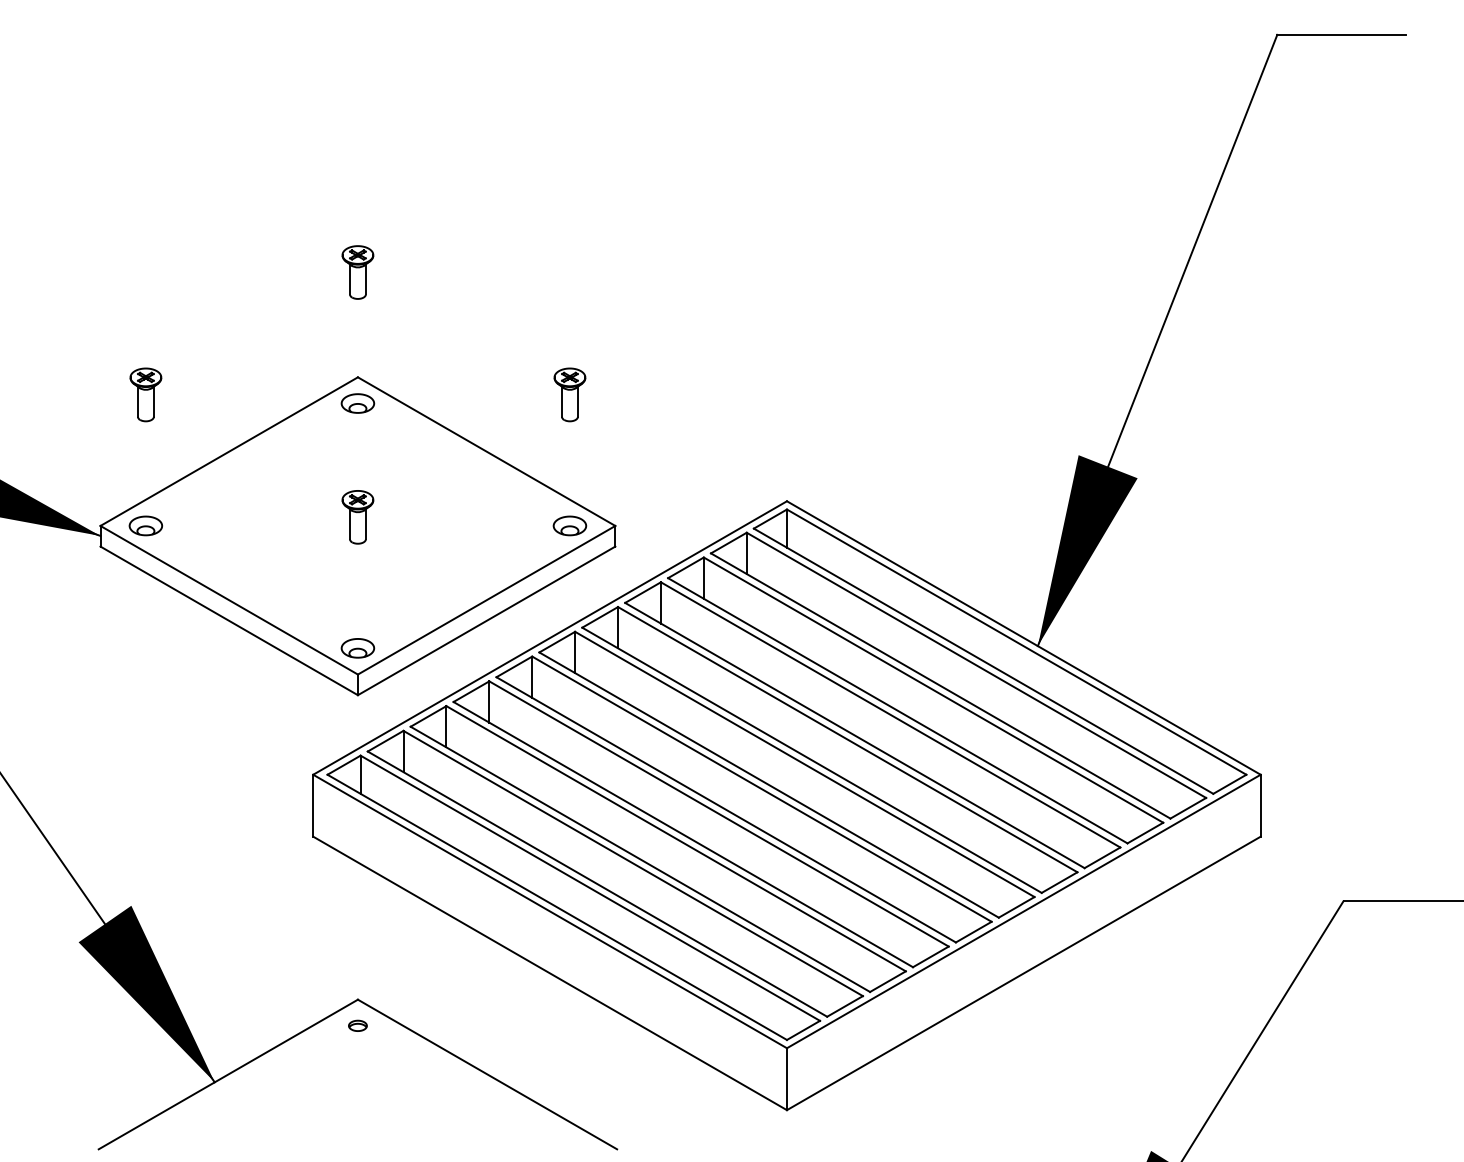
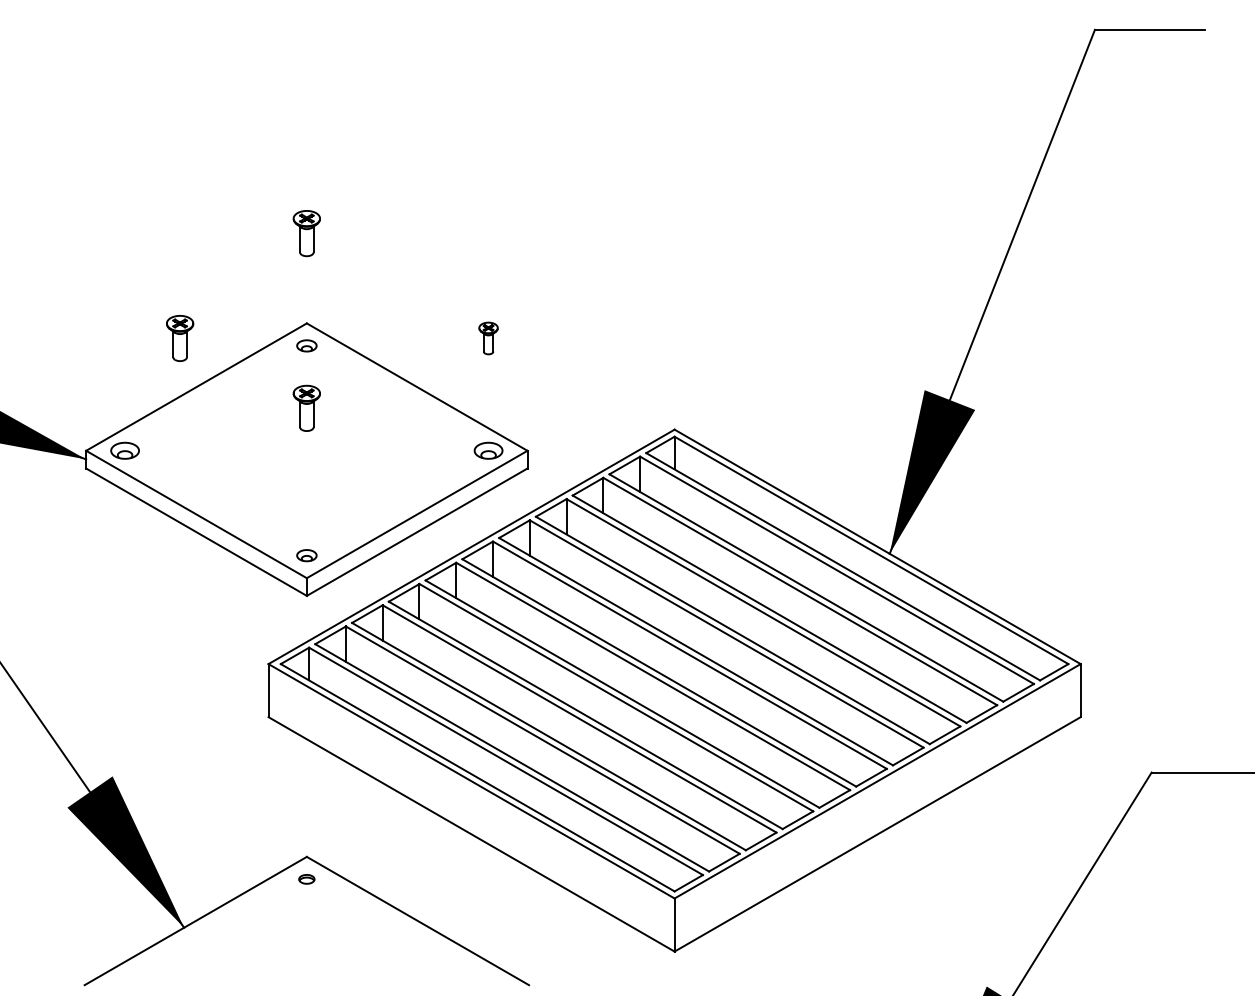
part: (146, 394) -> (180, 338), moved
part: (569, 394) -> (488, 338), size x0.7
part: (357, 403) -> (306, 345), size x0.7
part: (357, 516) -> (306, 407), moved
part: (357, 648) -> (306, 555), size x0.7

